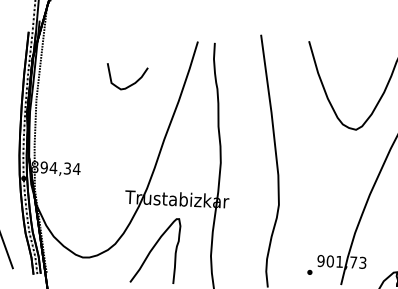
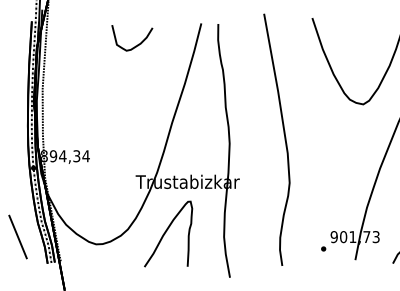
curve: (130, 84) -> (135, 45), moved

